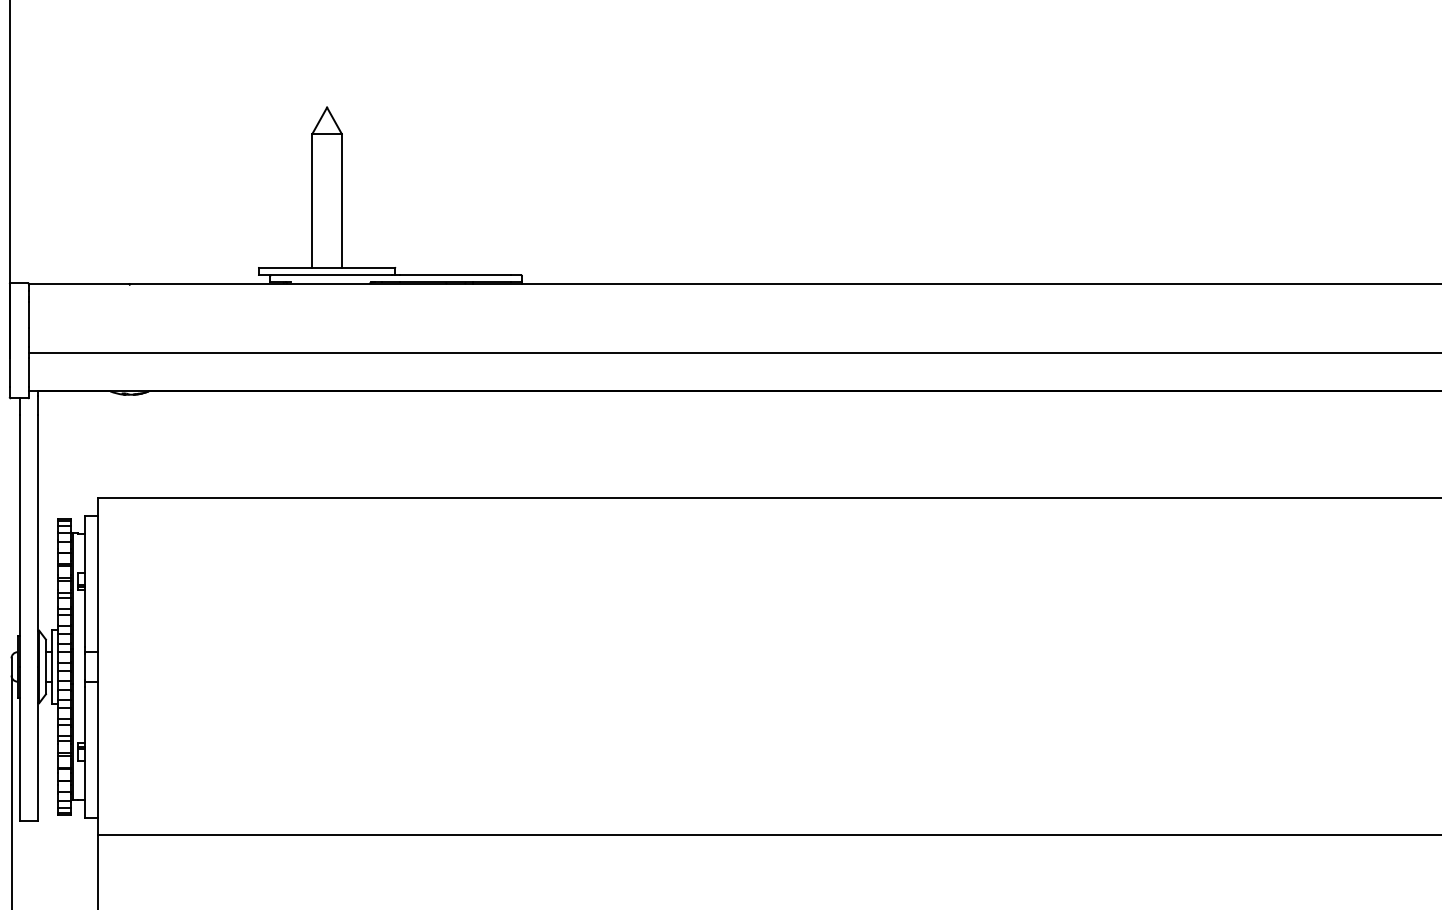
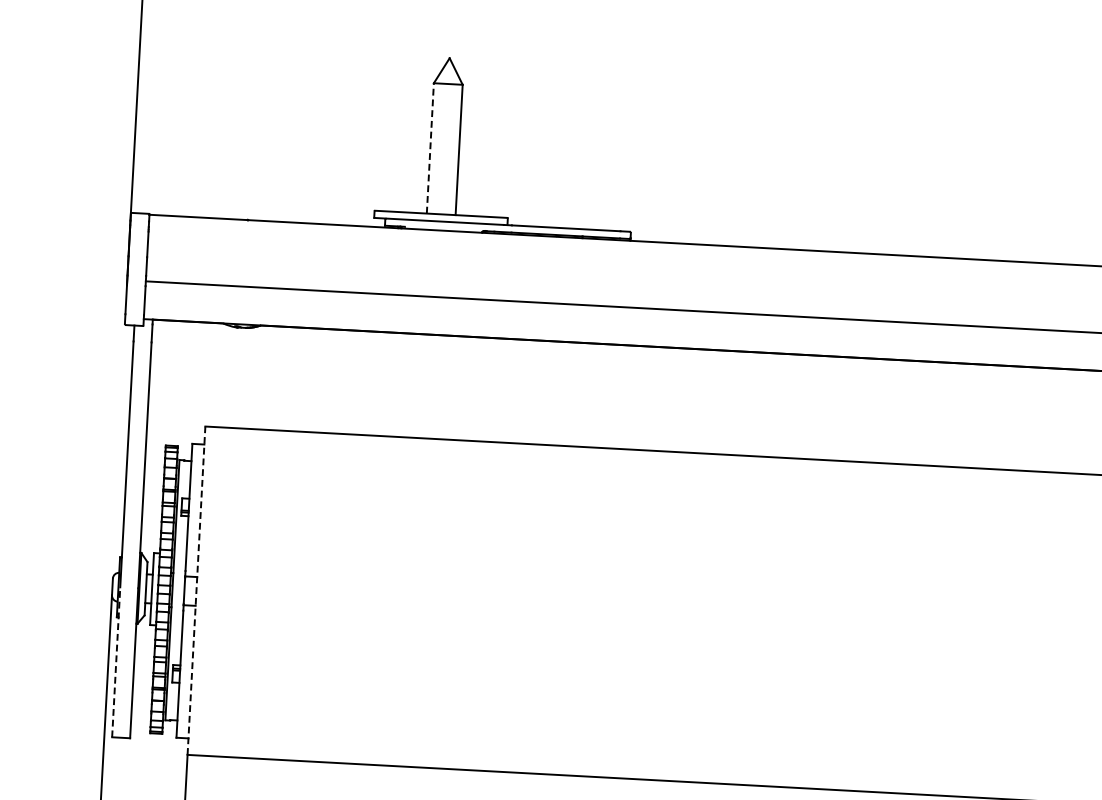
line: (312, 200) -> (430, 148), solid -> dashed
line: (97, 665) -> (196, 590), solid -> dashed
line: (19, 743) -> (116, 661), solid -> dashed

